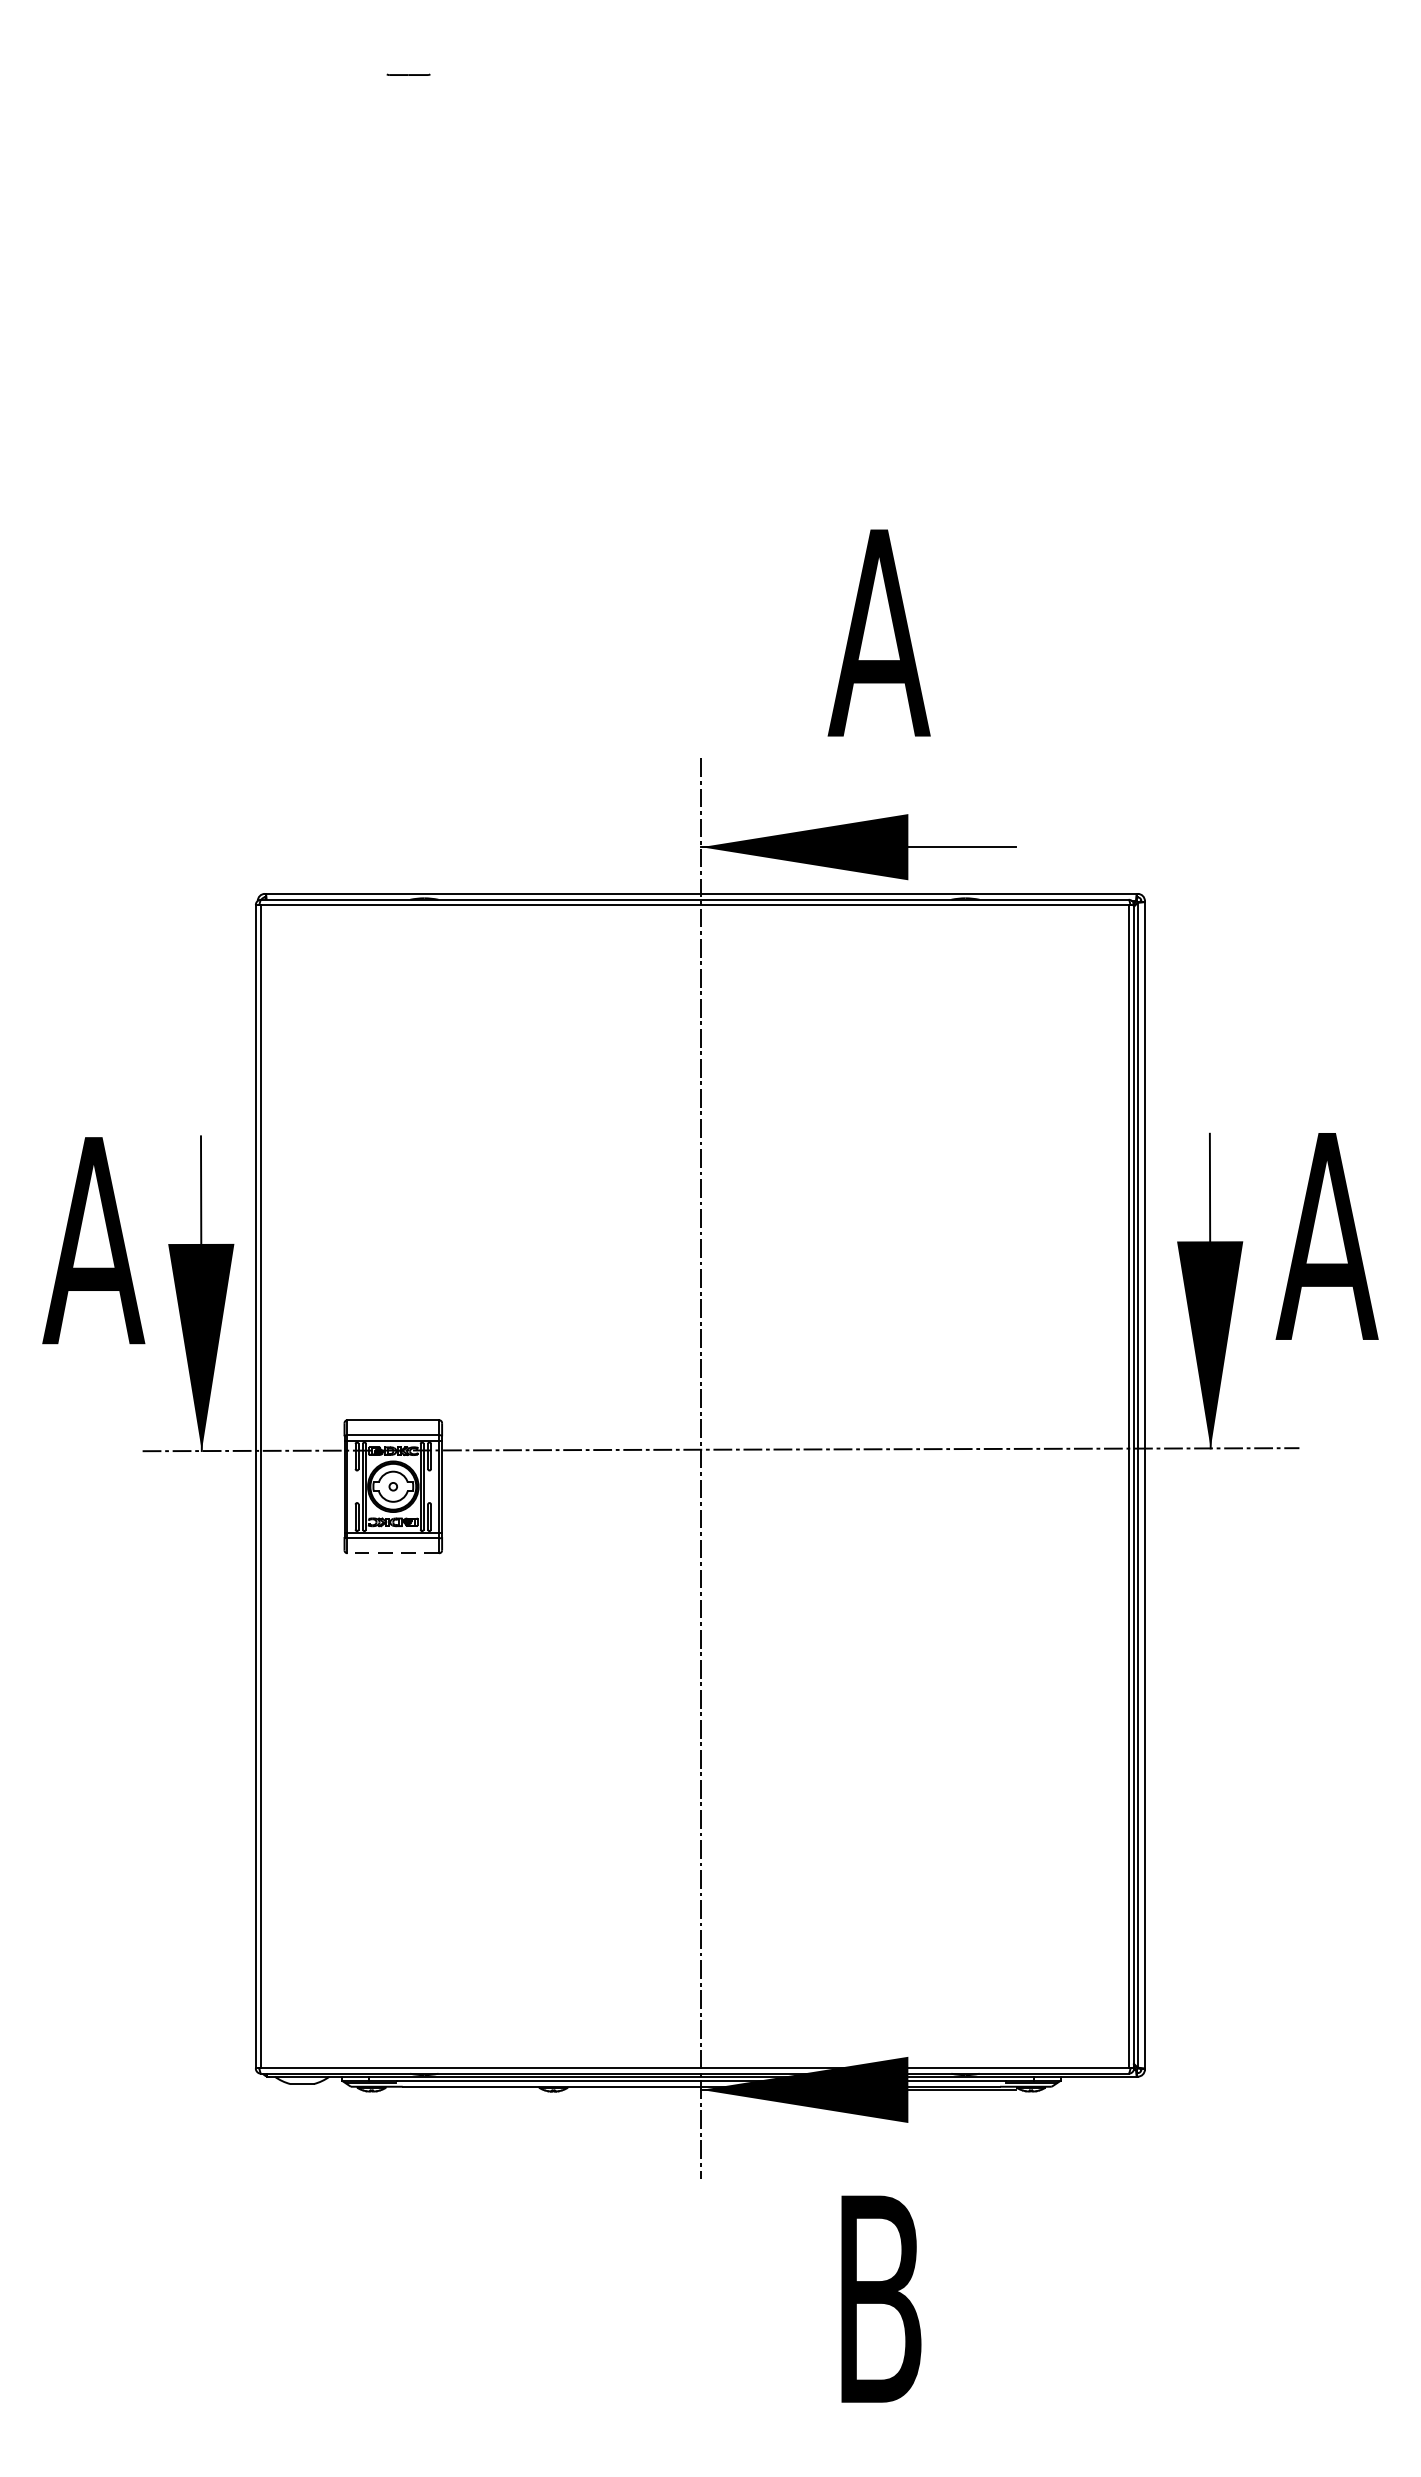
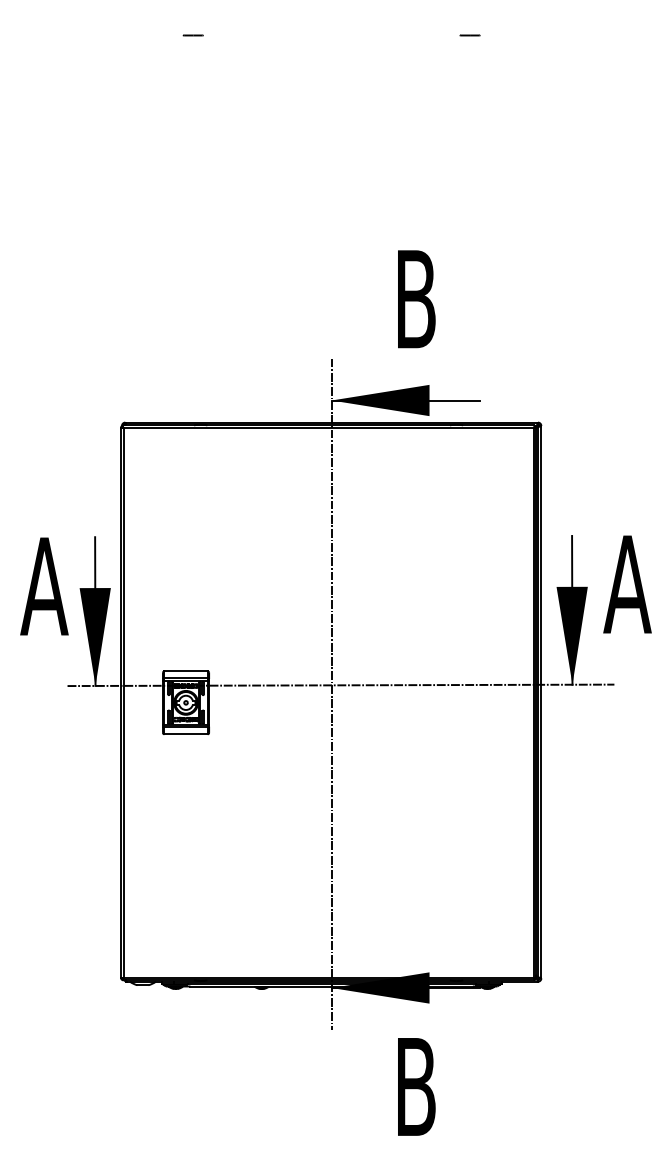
line: (992, 75) -> (469, 35), added
text: (878, 633) -> (415, 299), A -> B
line: (394, 1553) -> (186, 734), dashed -> solid

